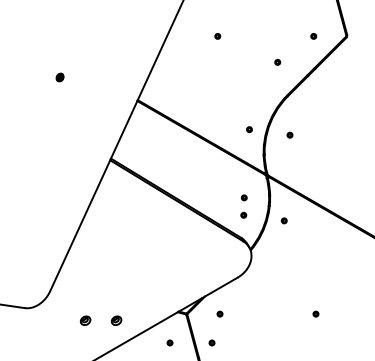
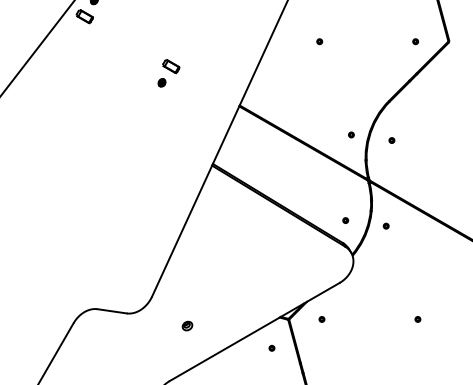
part: (69, 61) -> (171, 66), added
part: (277, 62) -> (379, 67), removed
part: (243, 197) -> (345, 202), removed
part: (116, 320) -> (218, 325), removed
part: (211, 342) -> (313, 347), removed

